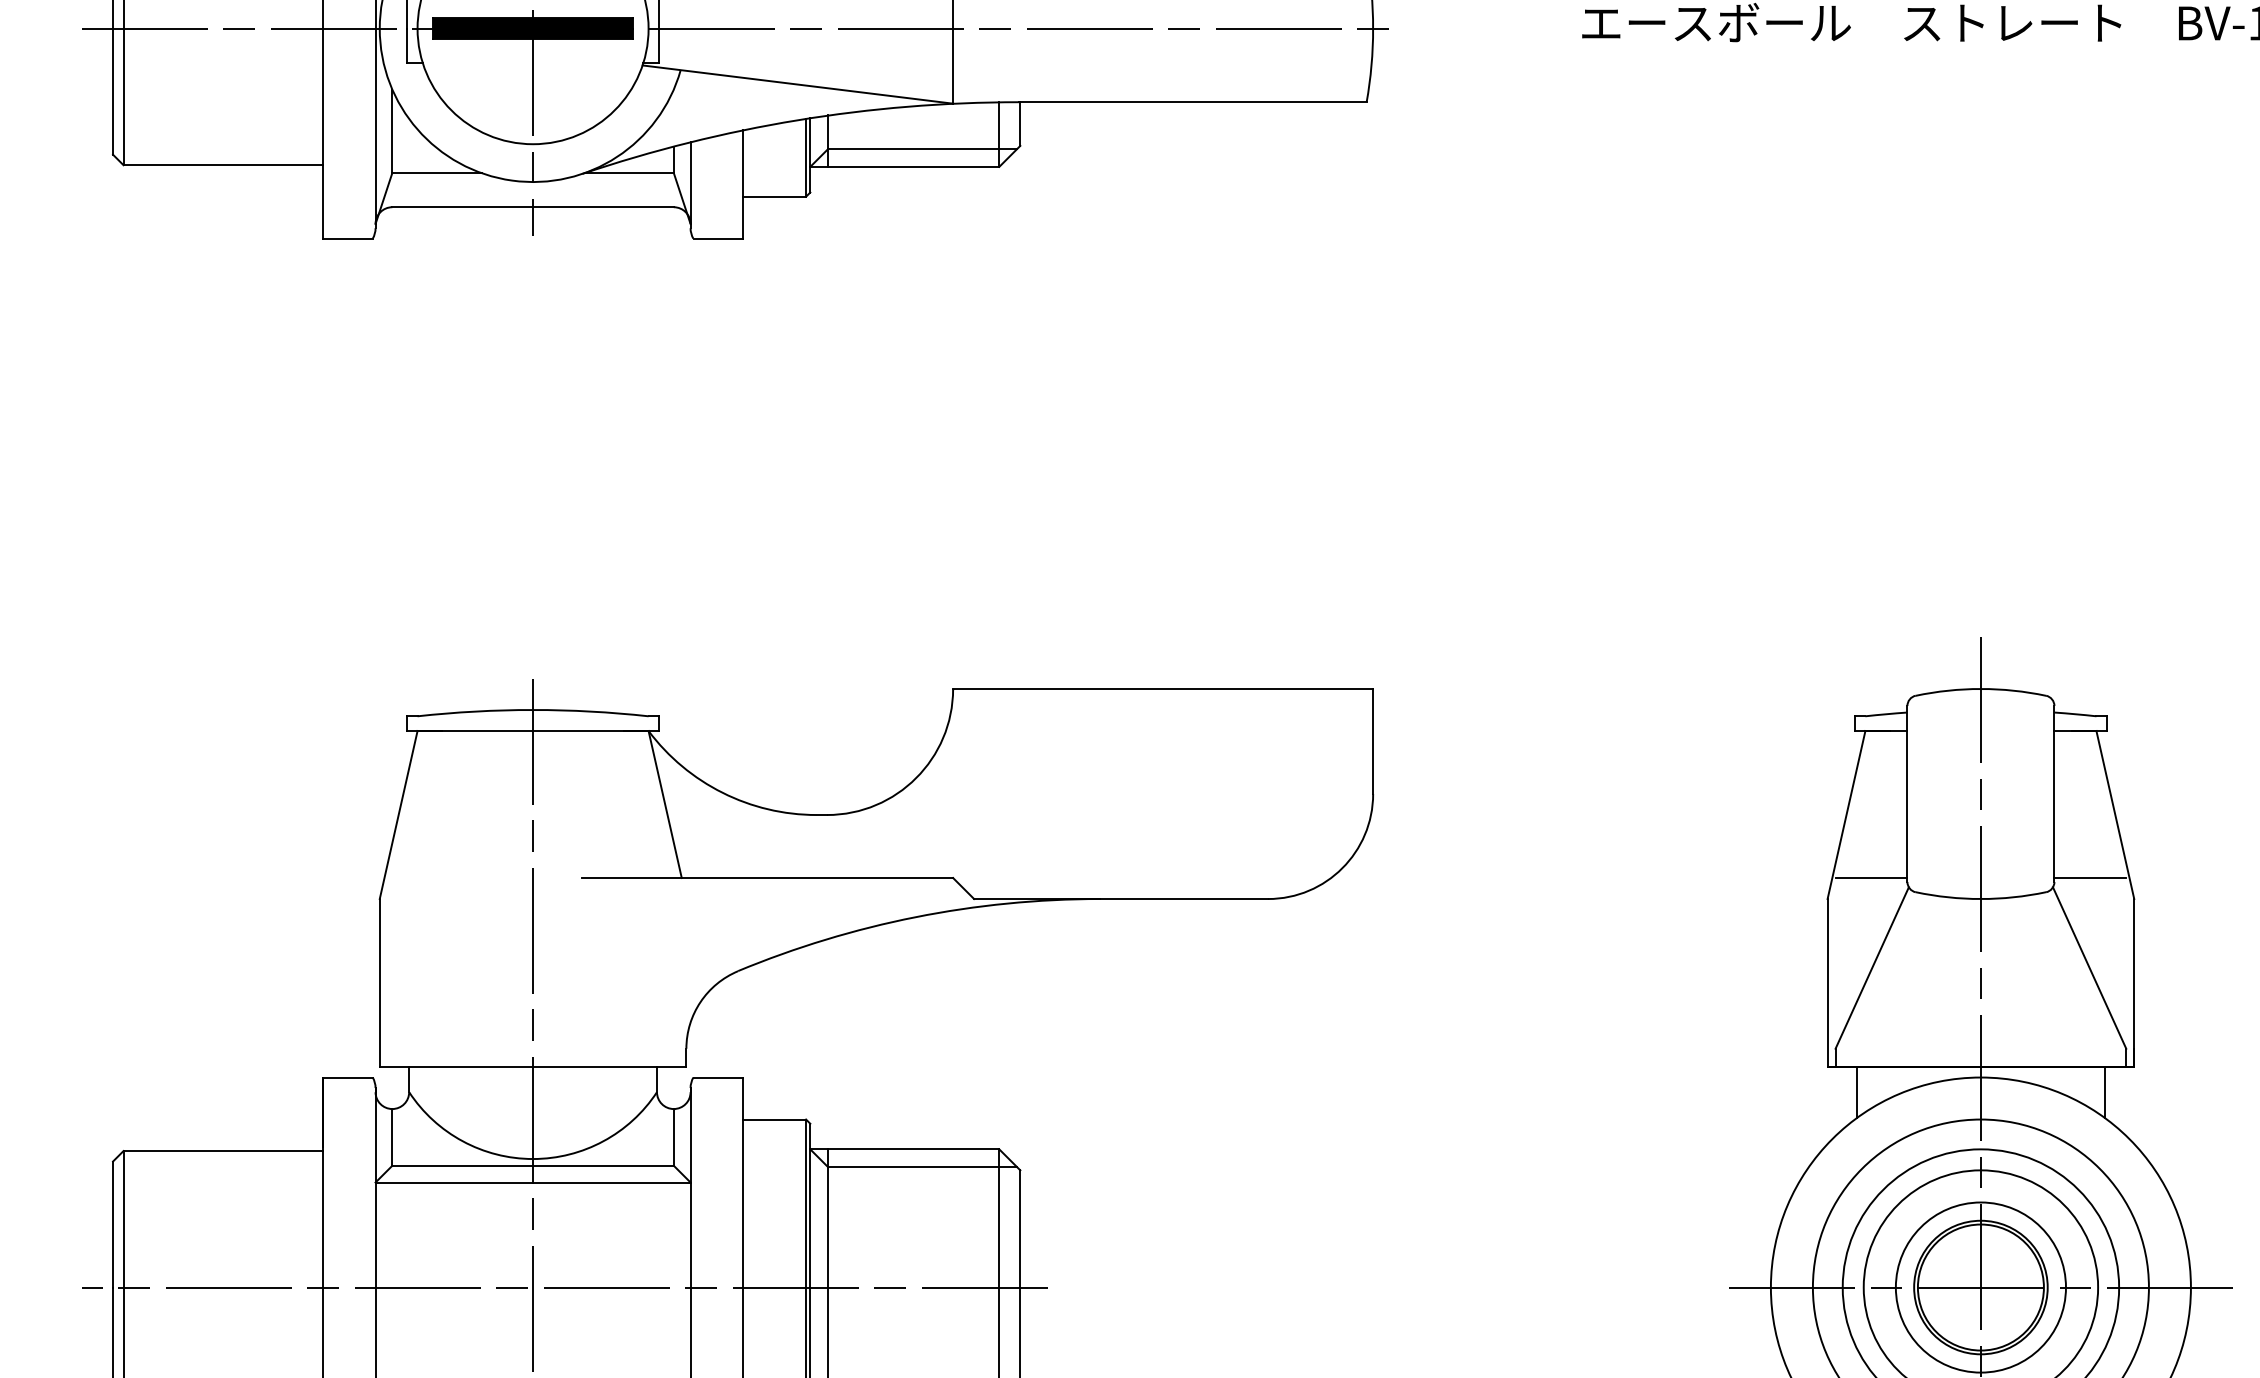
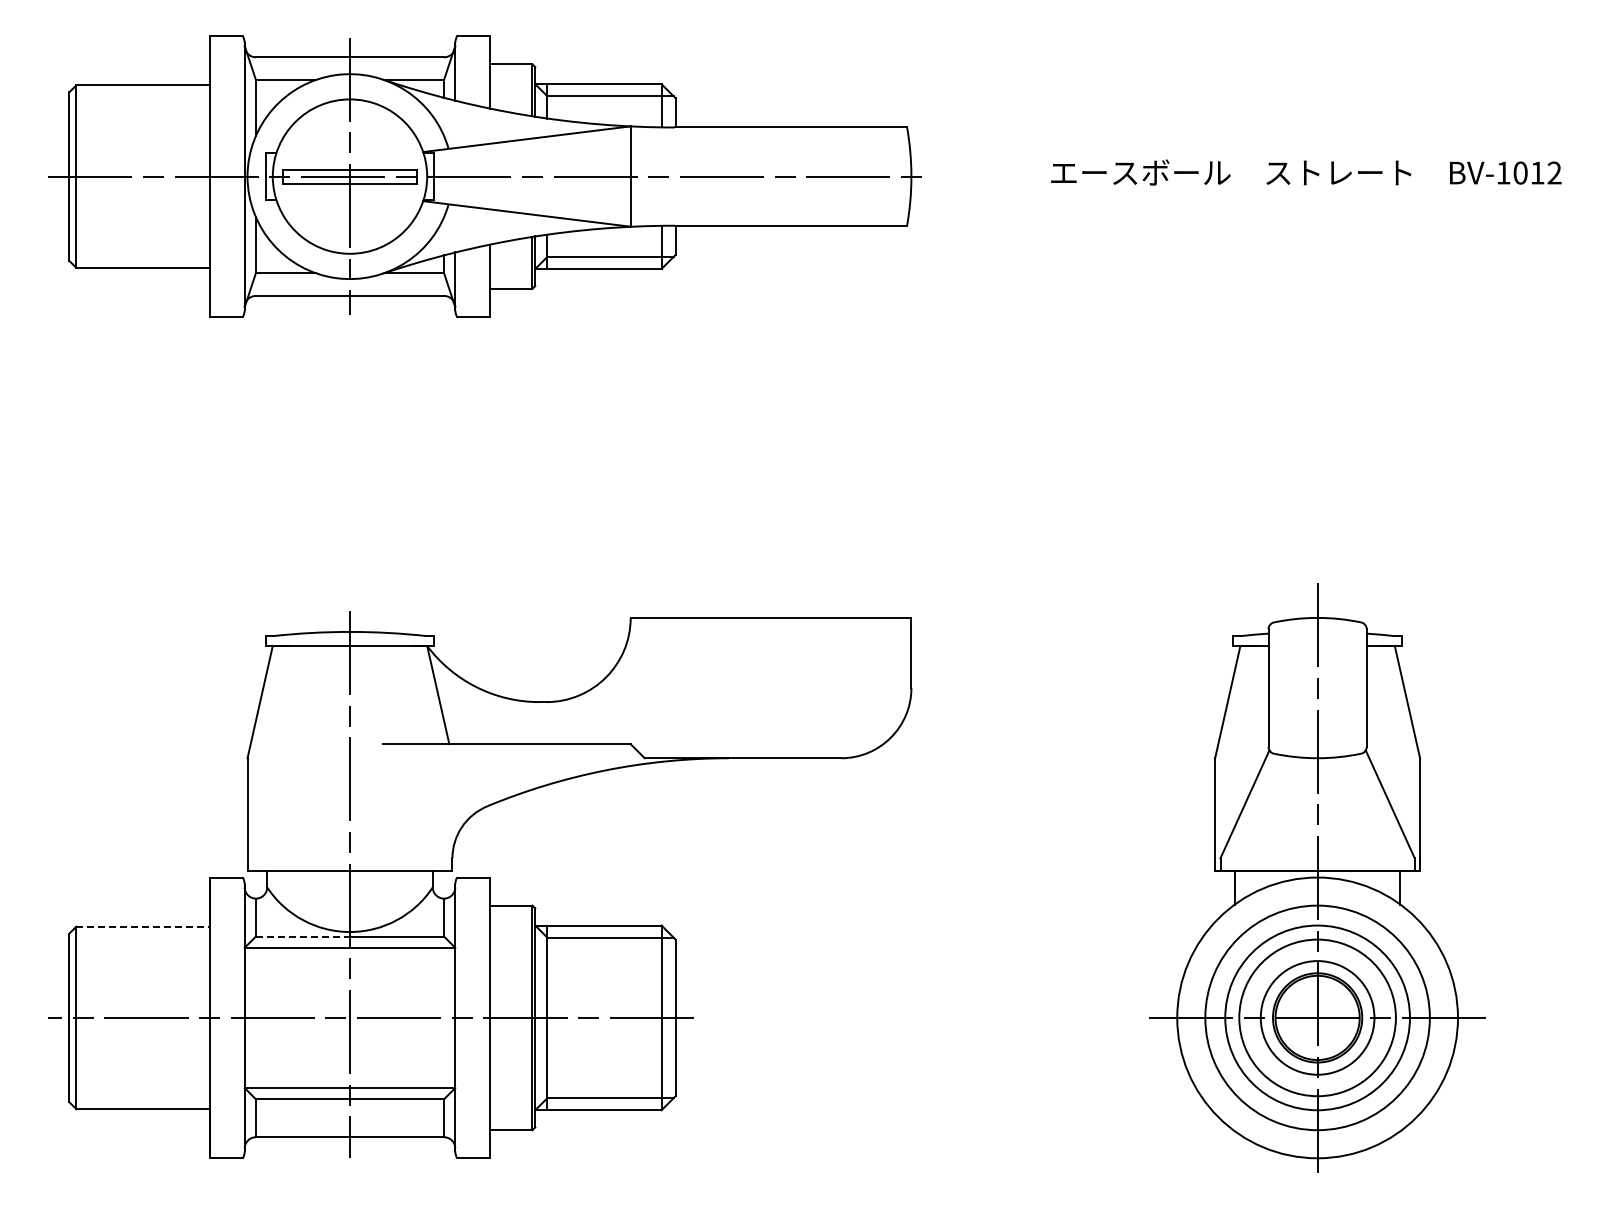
fill: (532, 28) -> (349, 176), removed
line: (1871, 878) -> (1244, 744), removed
line: (2089, 878) -> (1390, 744), removed
line: (222, 1150) -> (142, 926), solid -> dashed
line: (463, 1165) -> (303, 936), solid -> dashed

